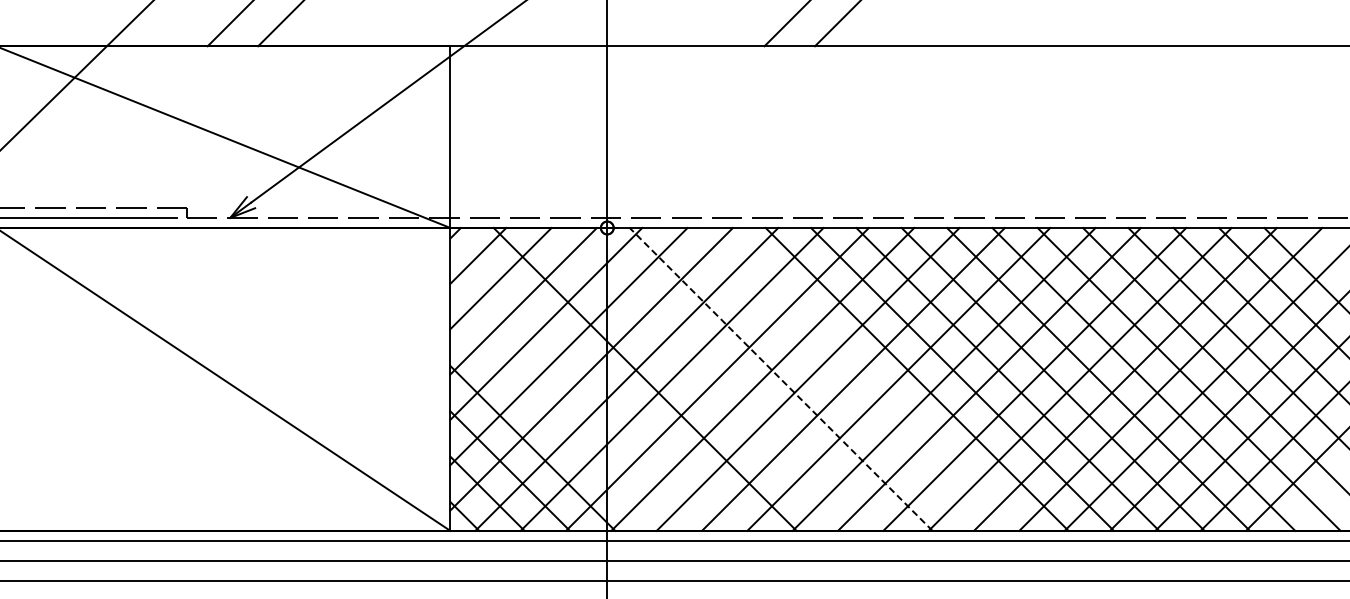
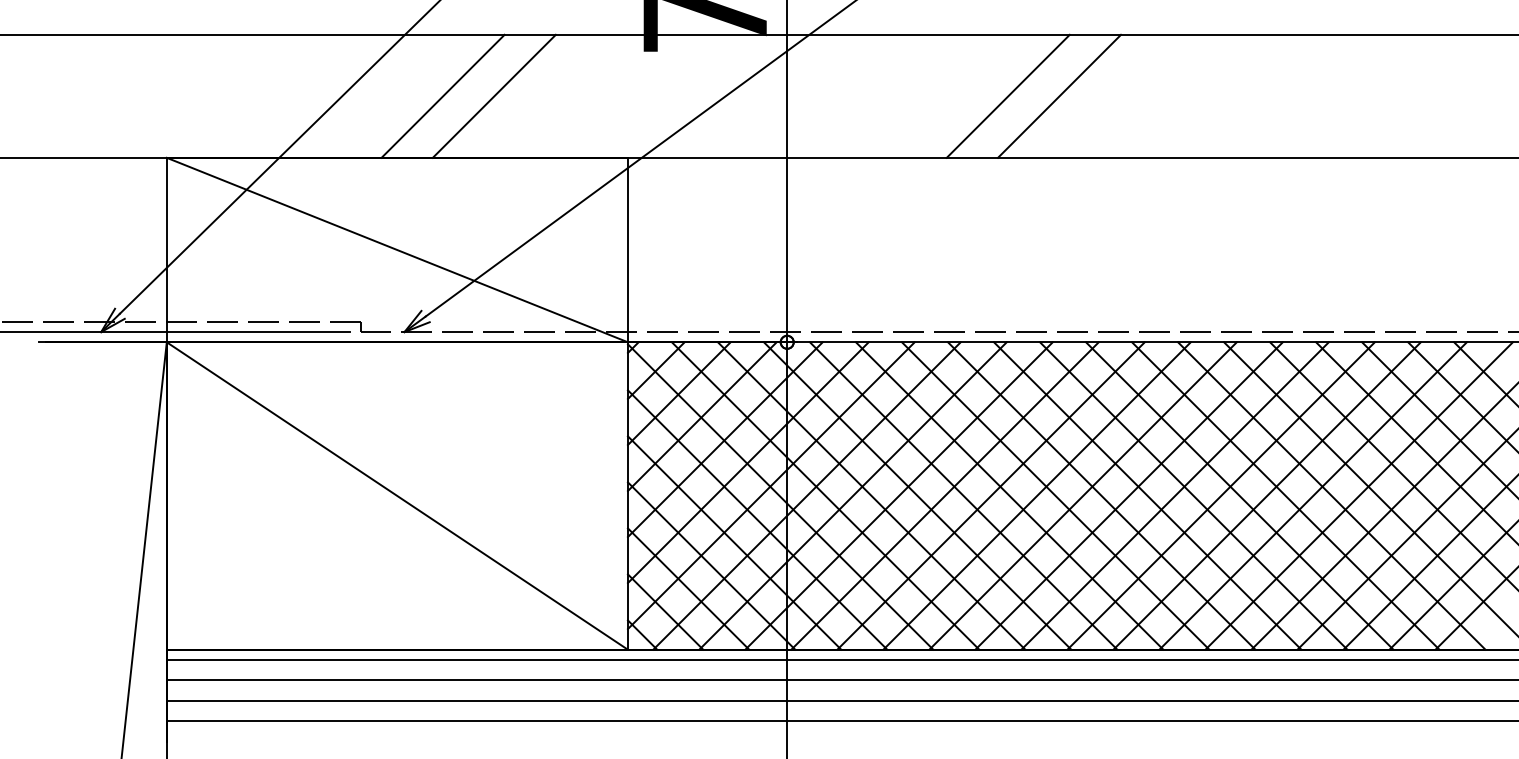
line: (690, 378) -> (871, 495), added
line: (735, 378) -> (917, 495), added
line: (780, 378) -> (963, 495), dashed -> solid
line: (826, 378) -> (1009, 495), added
line: (871, 378) -> (1055, 495), added
line: (600, 379) -> (780, 496), added
line: (578, 402) -> (757, 519), added
line: (555, 425) -> (734, 542), added

